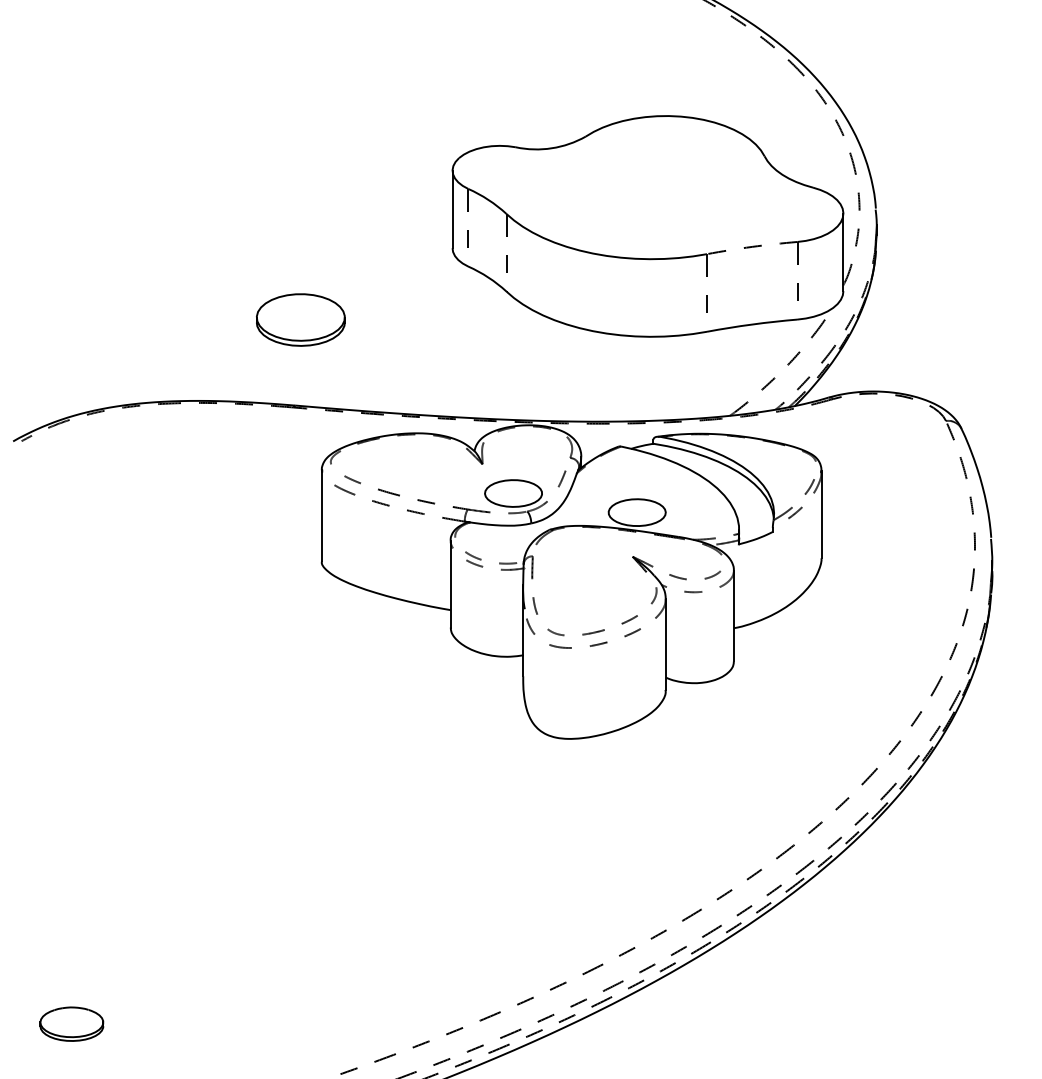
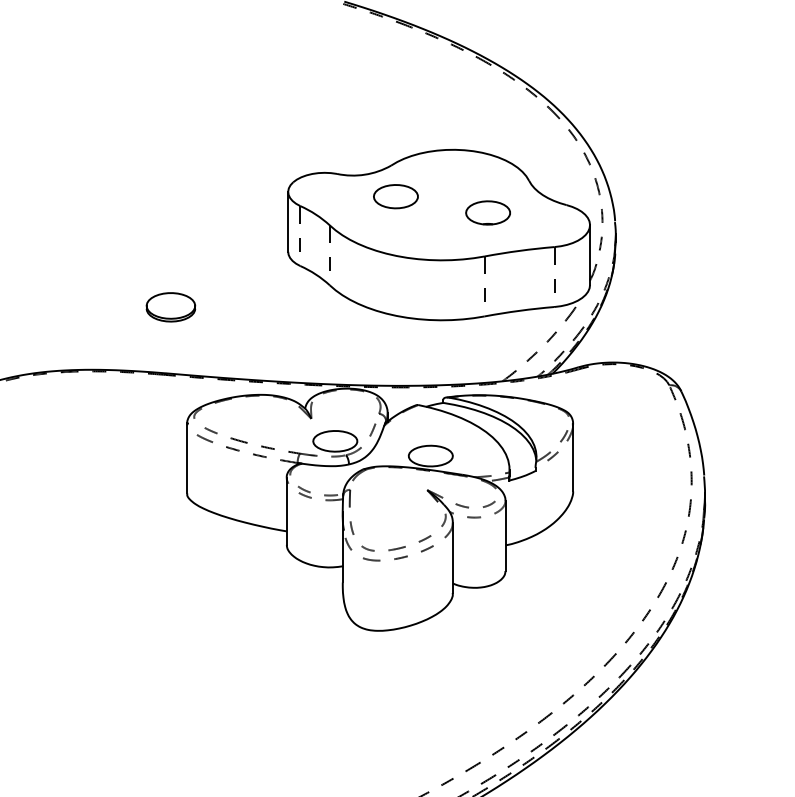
part: (591, 176) -> (395, 196), added
part: (711, 197) -> (488, 212), added
arc: (752, 246) -> (519, 250), dashed -> solid
part: (300, 319) -> (170, 306), size x0.71

